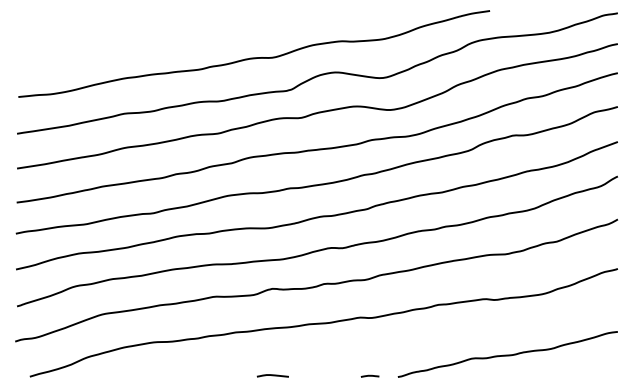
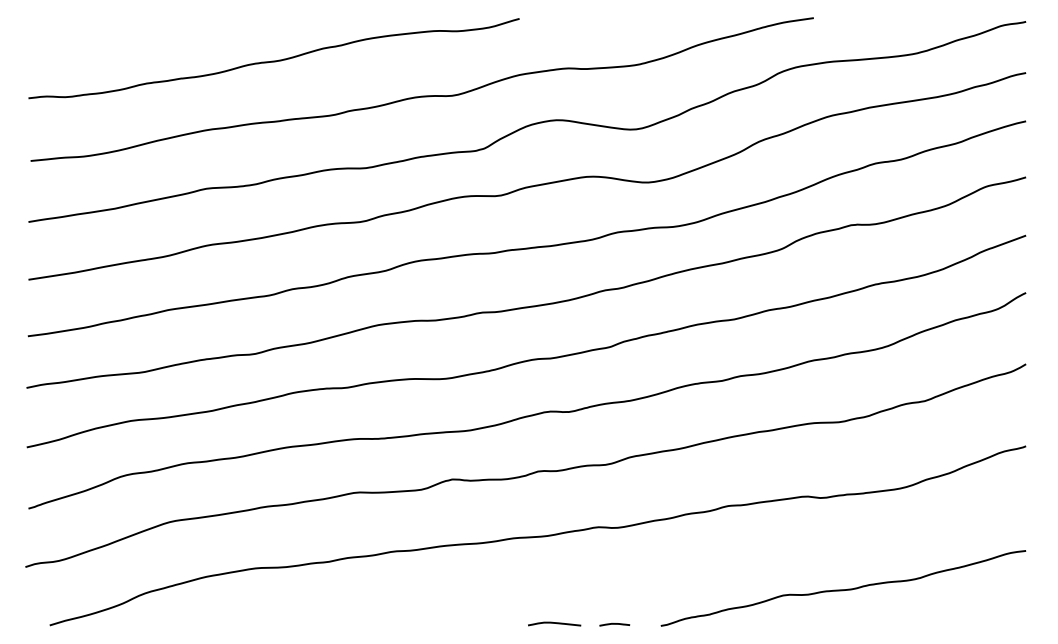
curve: (164, 36) -> (273, 60), added
curve: (272, 375) -> (553, 623), moved

